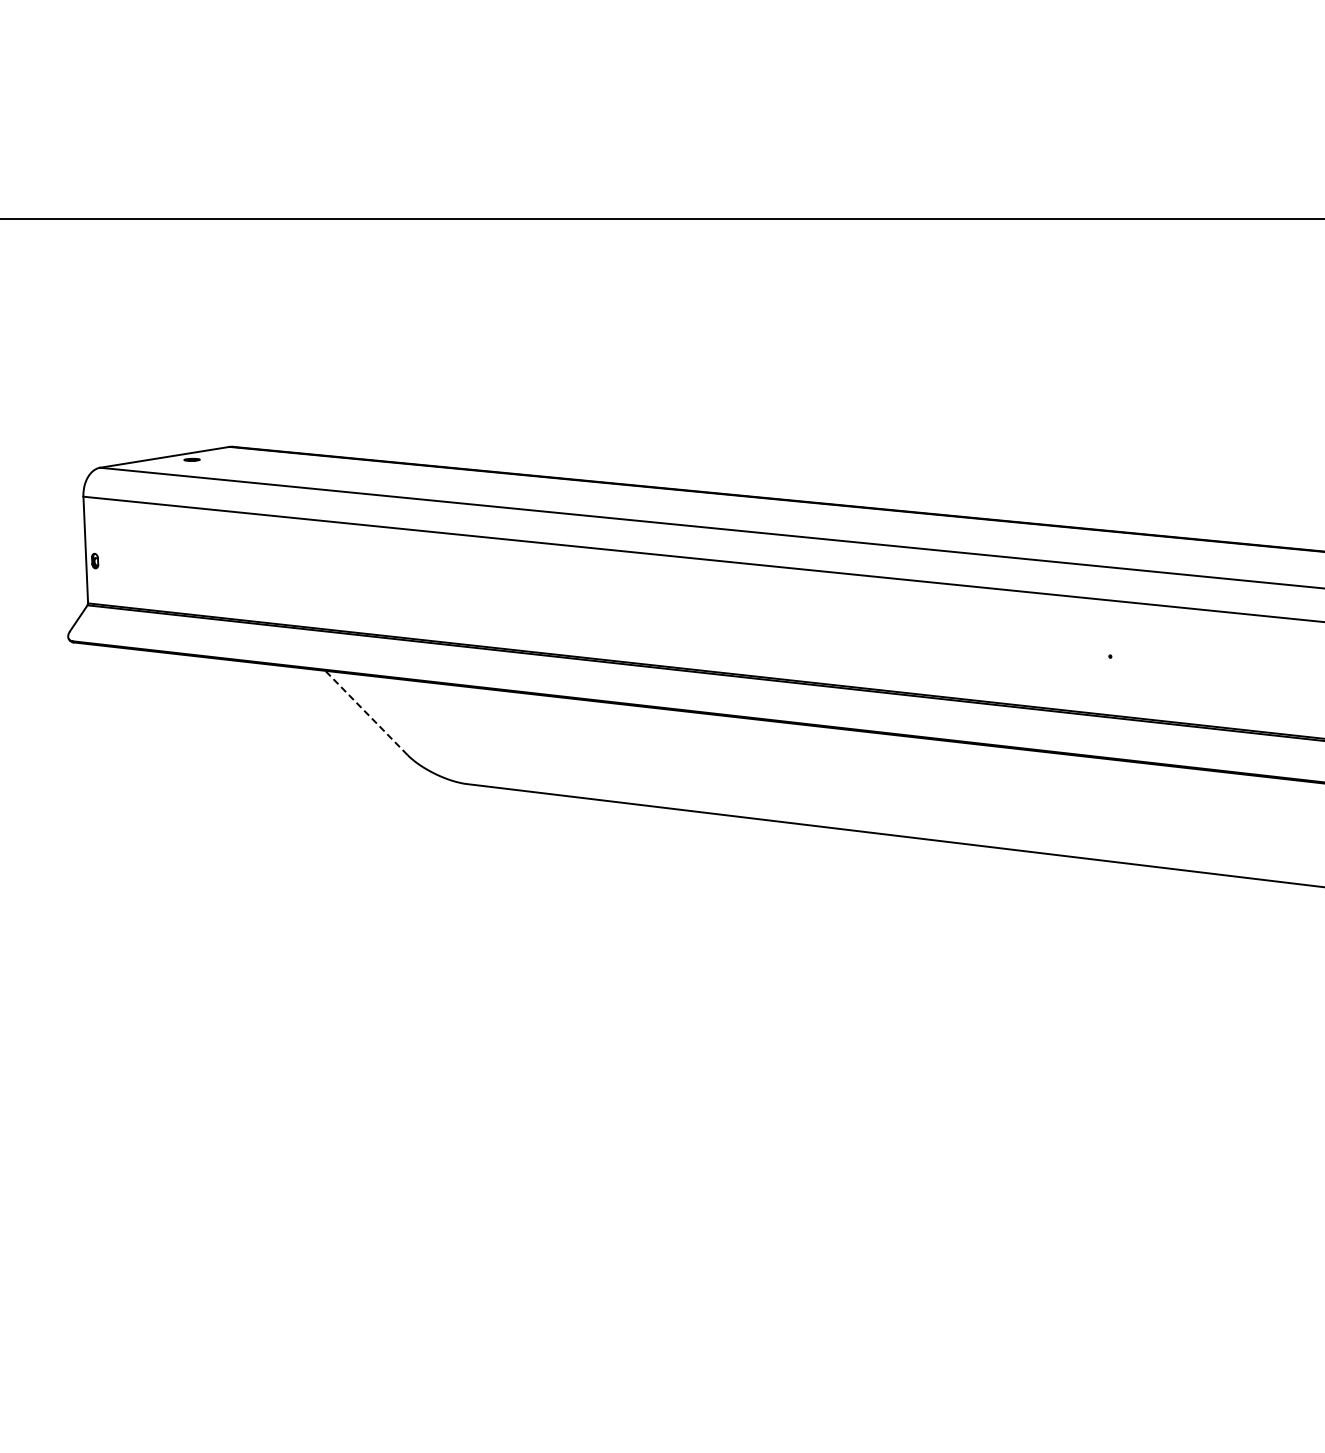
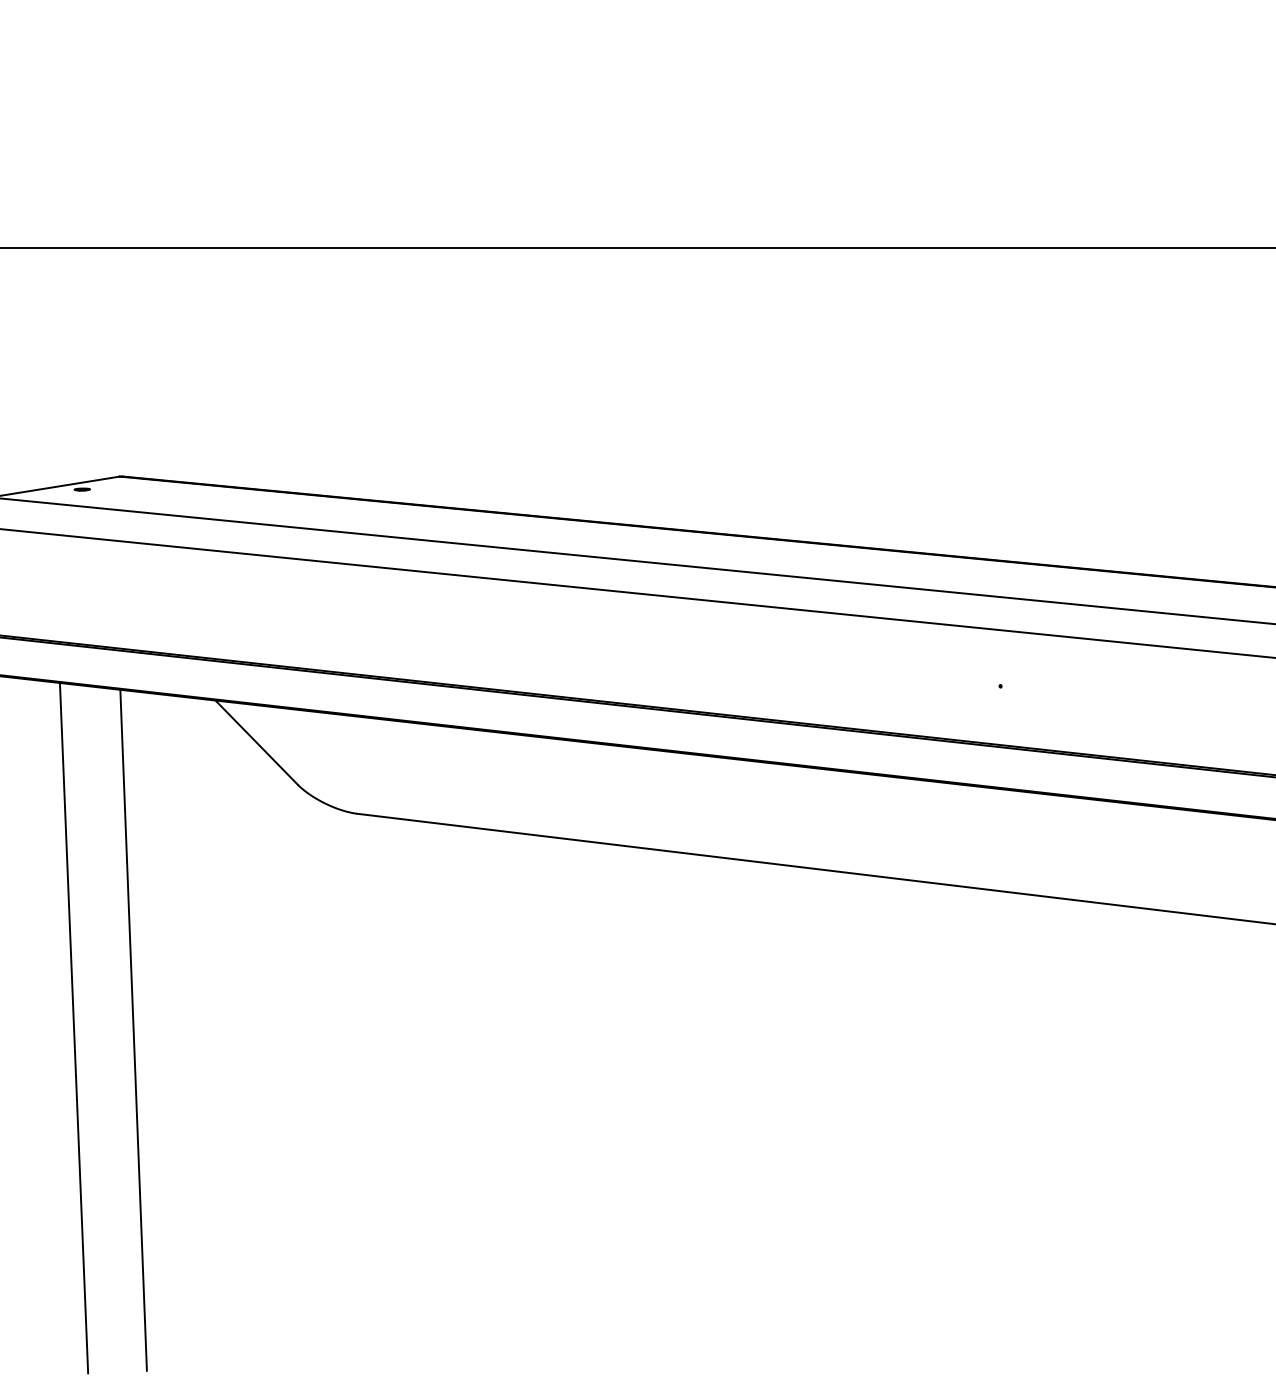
line: (366, 712) -> (256, 742), dashed -> solid
line: (183, 998) -> (73, 1028), added
line: (243, 1000) -> (133, 1030), added

